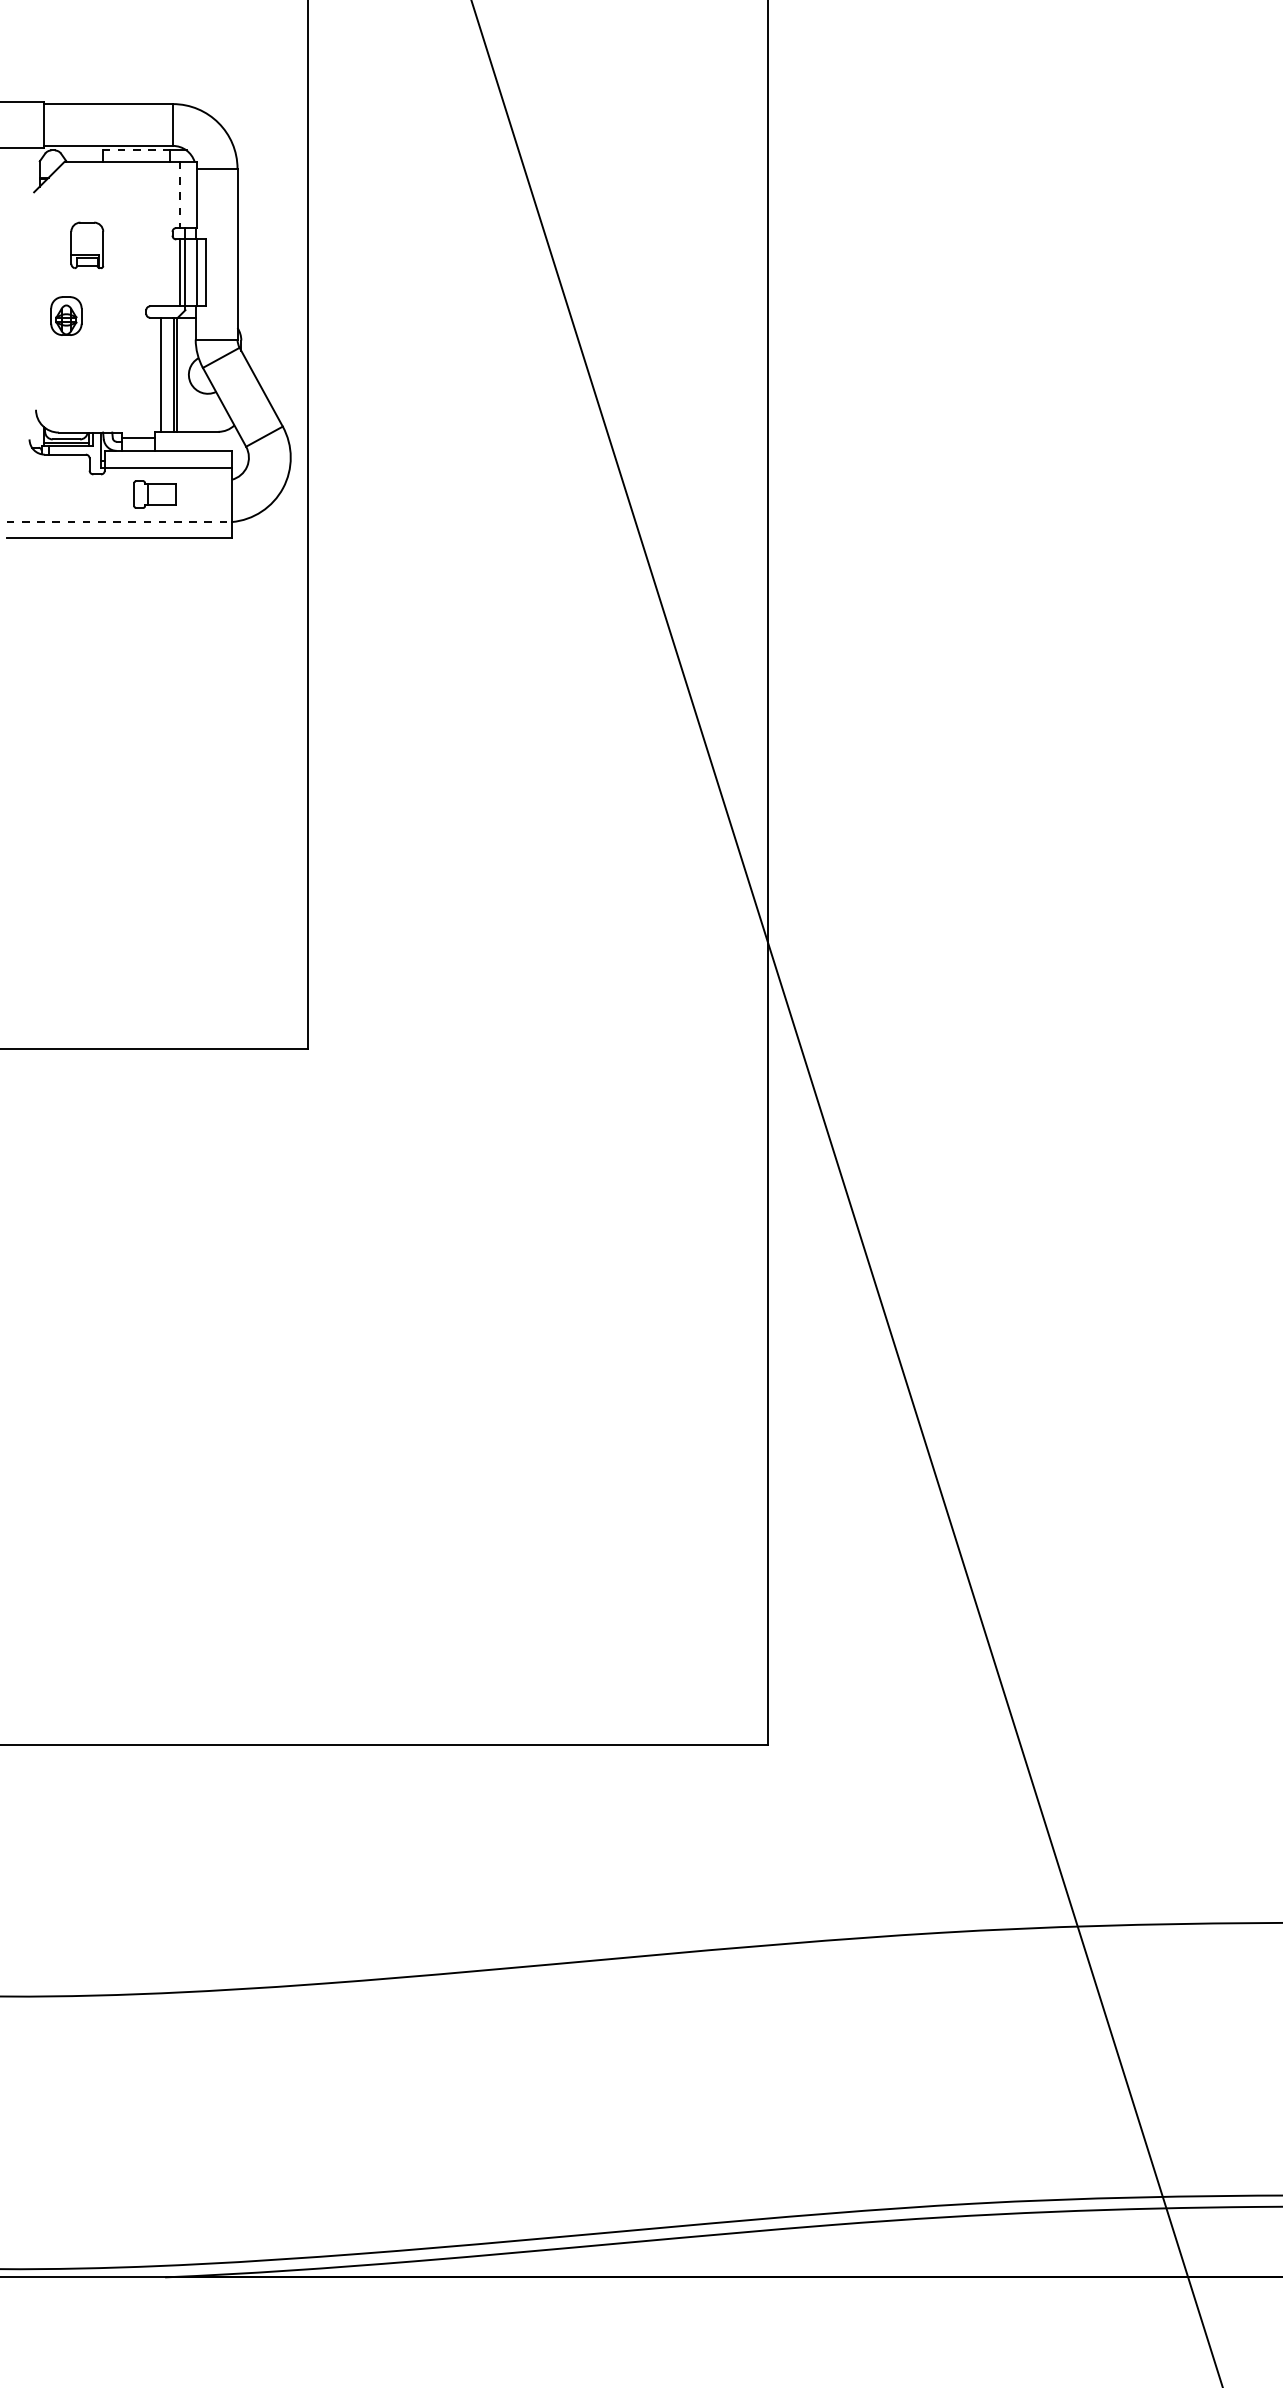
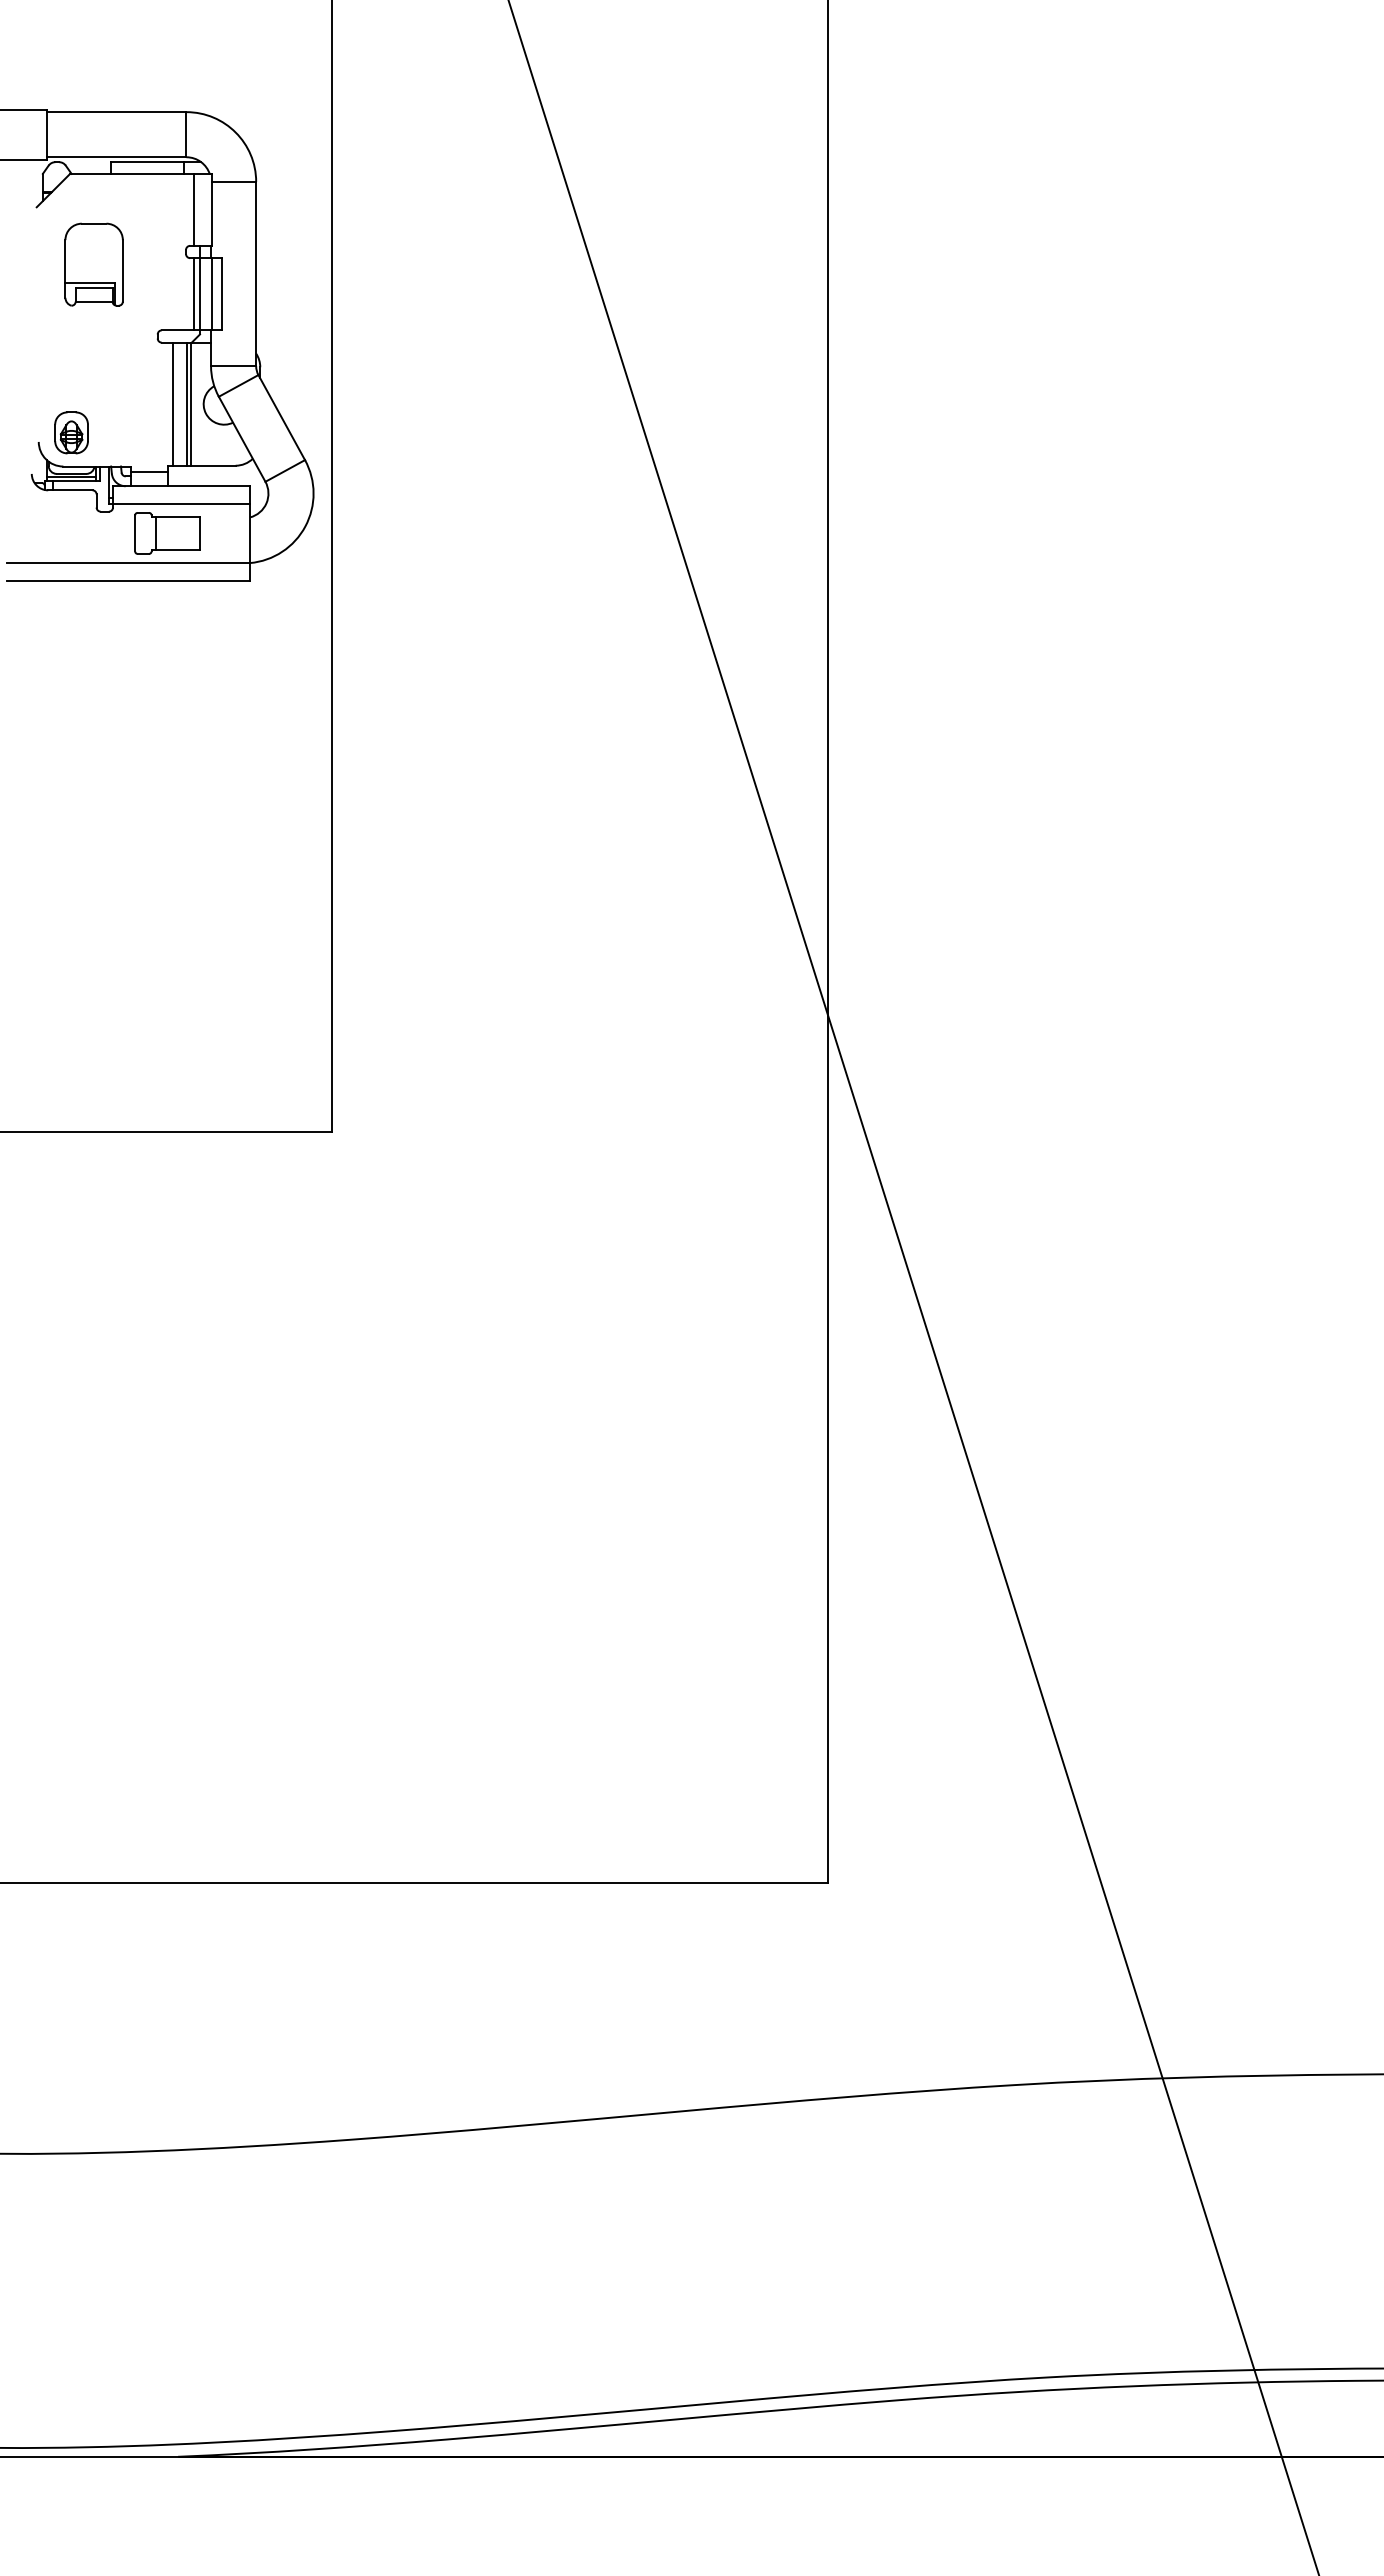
line: (136, 150) -> (147, 162), dashed -> solid
line: (180, 195) -> (194, 210), dashed -> solid
part: (86, 245) -> (93, 264), size x1.67
part: (66, 315) -> (71, 432), moved
part: (155, 494) -> (167, 533), size x1.43
line: (120, 521) -> (129, 562), dashed -> solid

